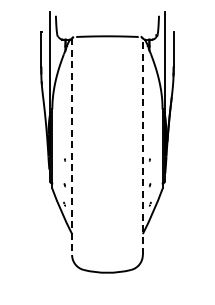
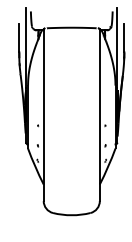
line: (142, 146) -> (99, 115), dashed -> solid
line: (72, 147) -> (44, 115), dashed -> solid

